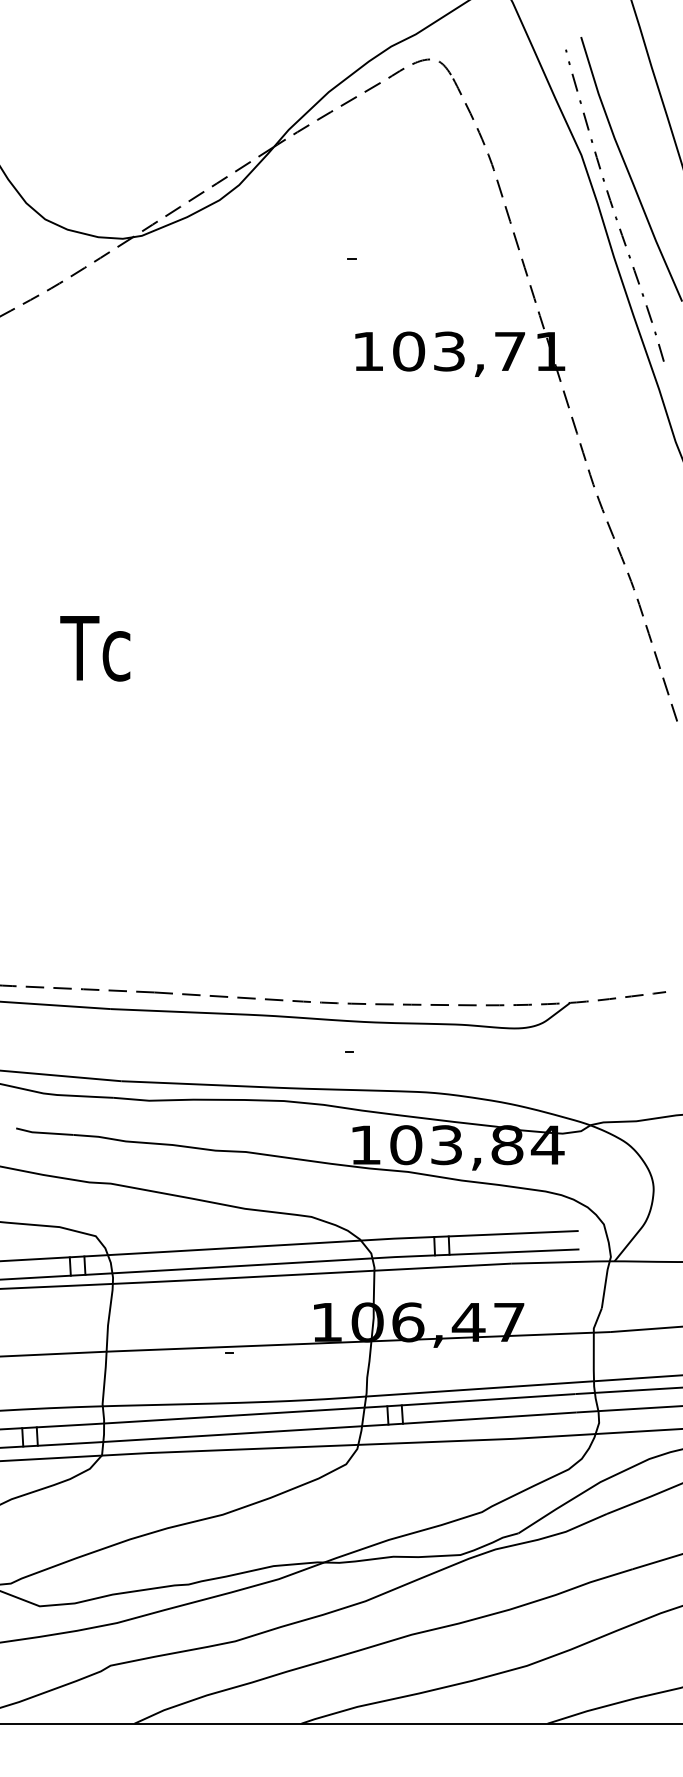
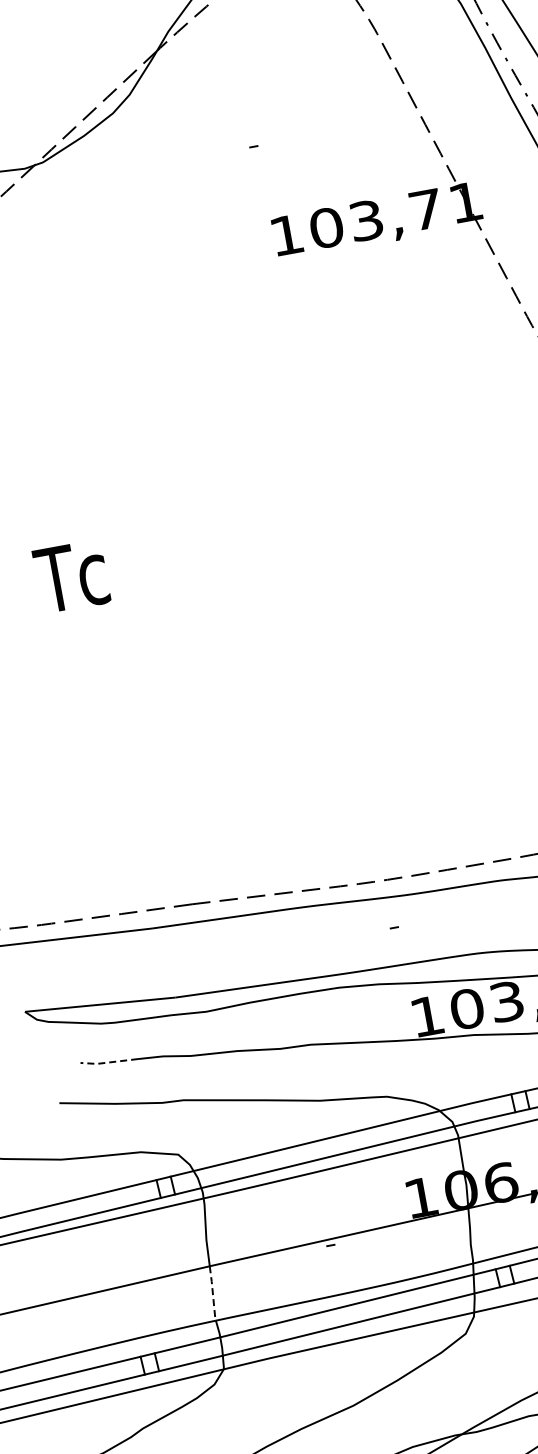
line: (43, 1133) -> (108, 1063), solid -> dashed
line: (104, 1379) -> (212, 1294), solid -> dashed

